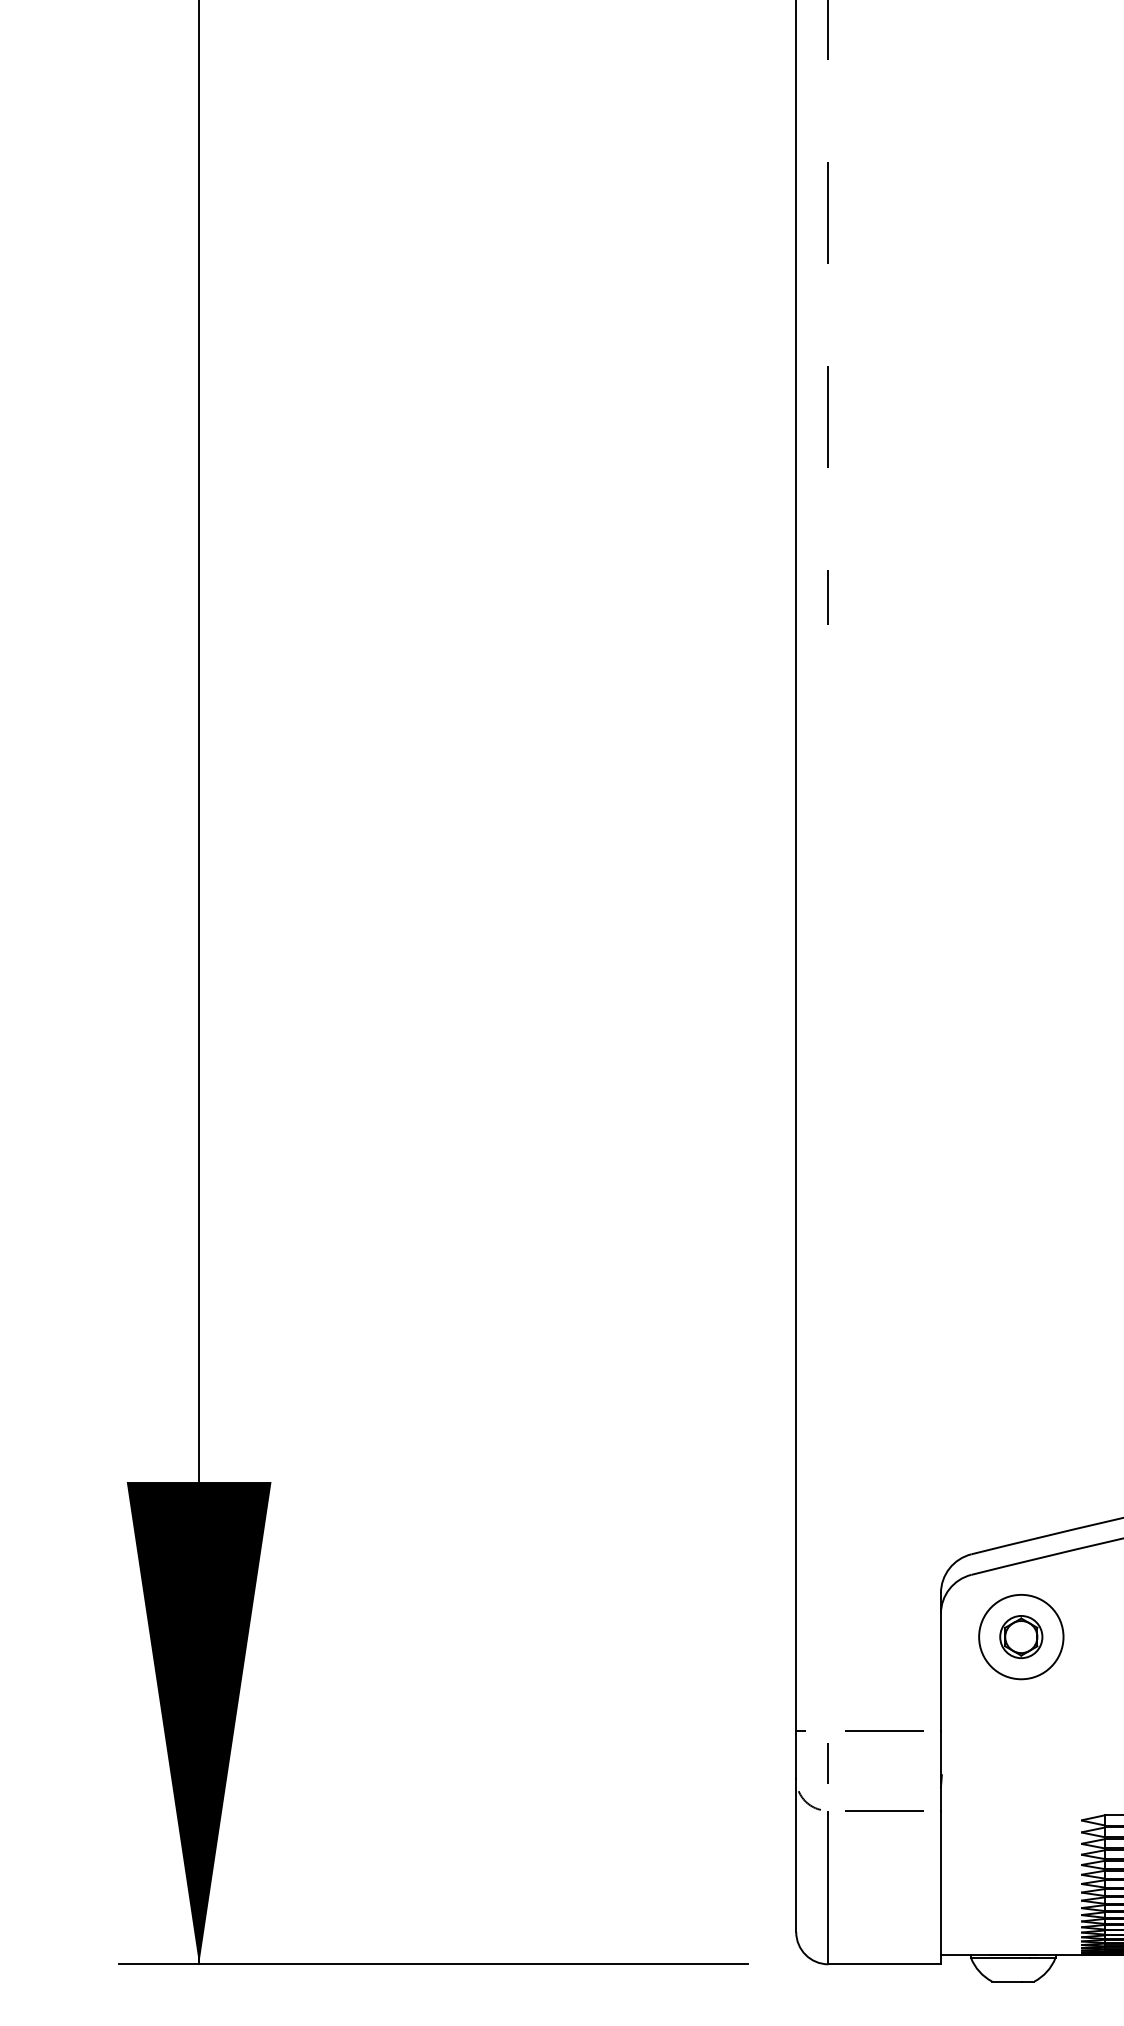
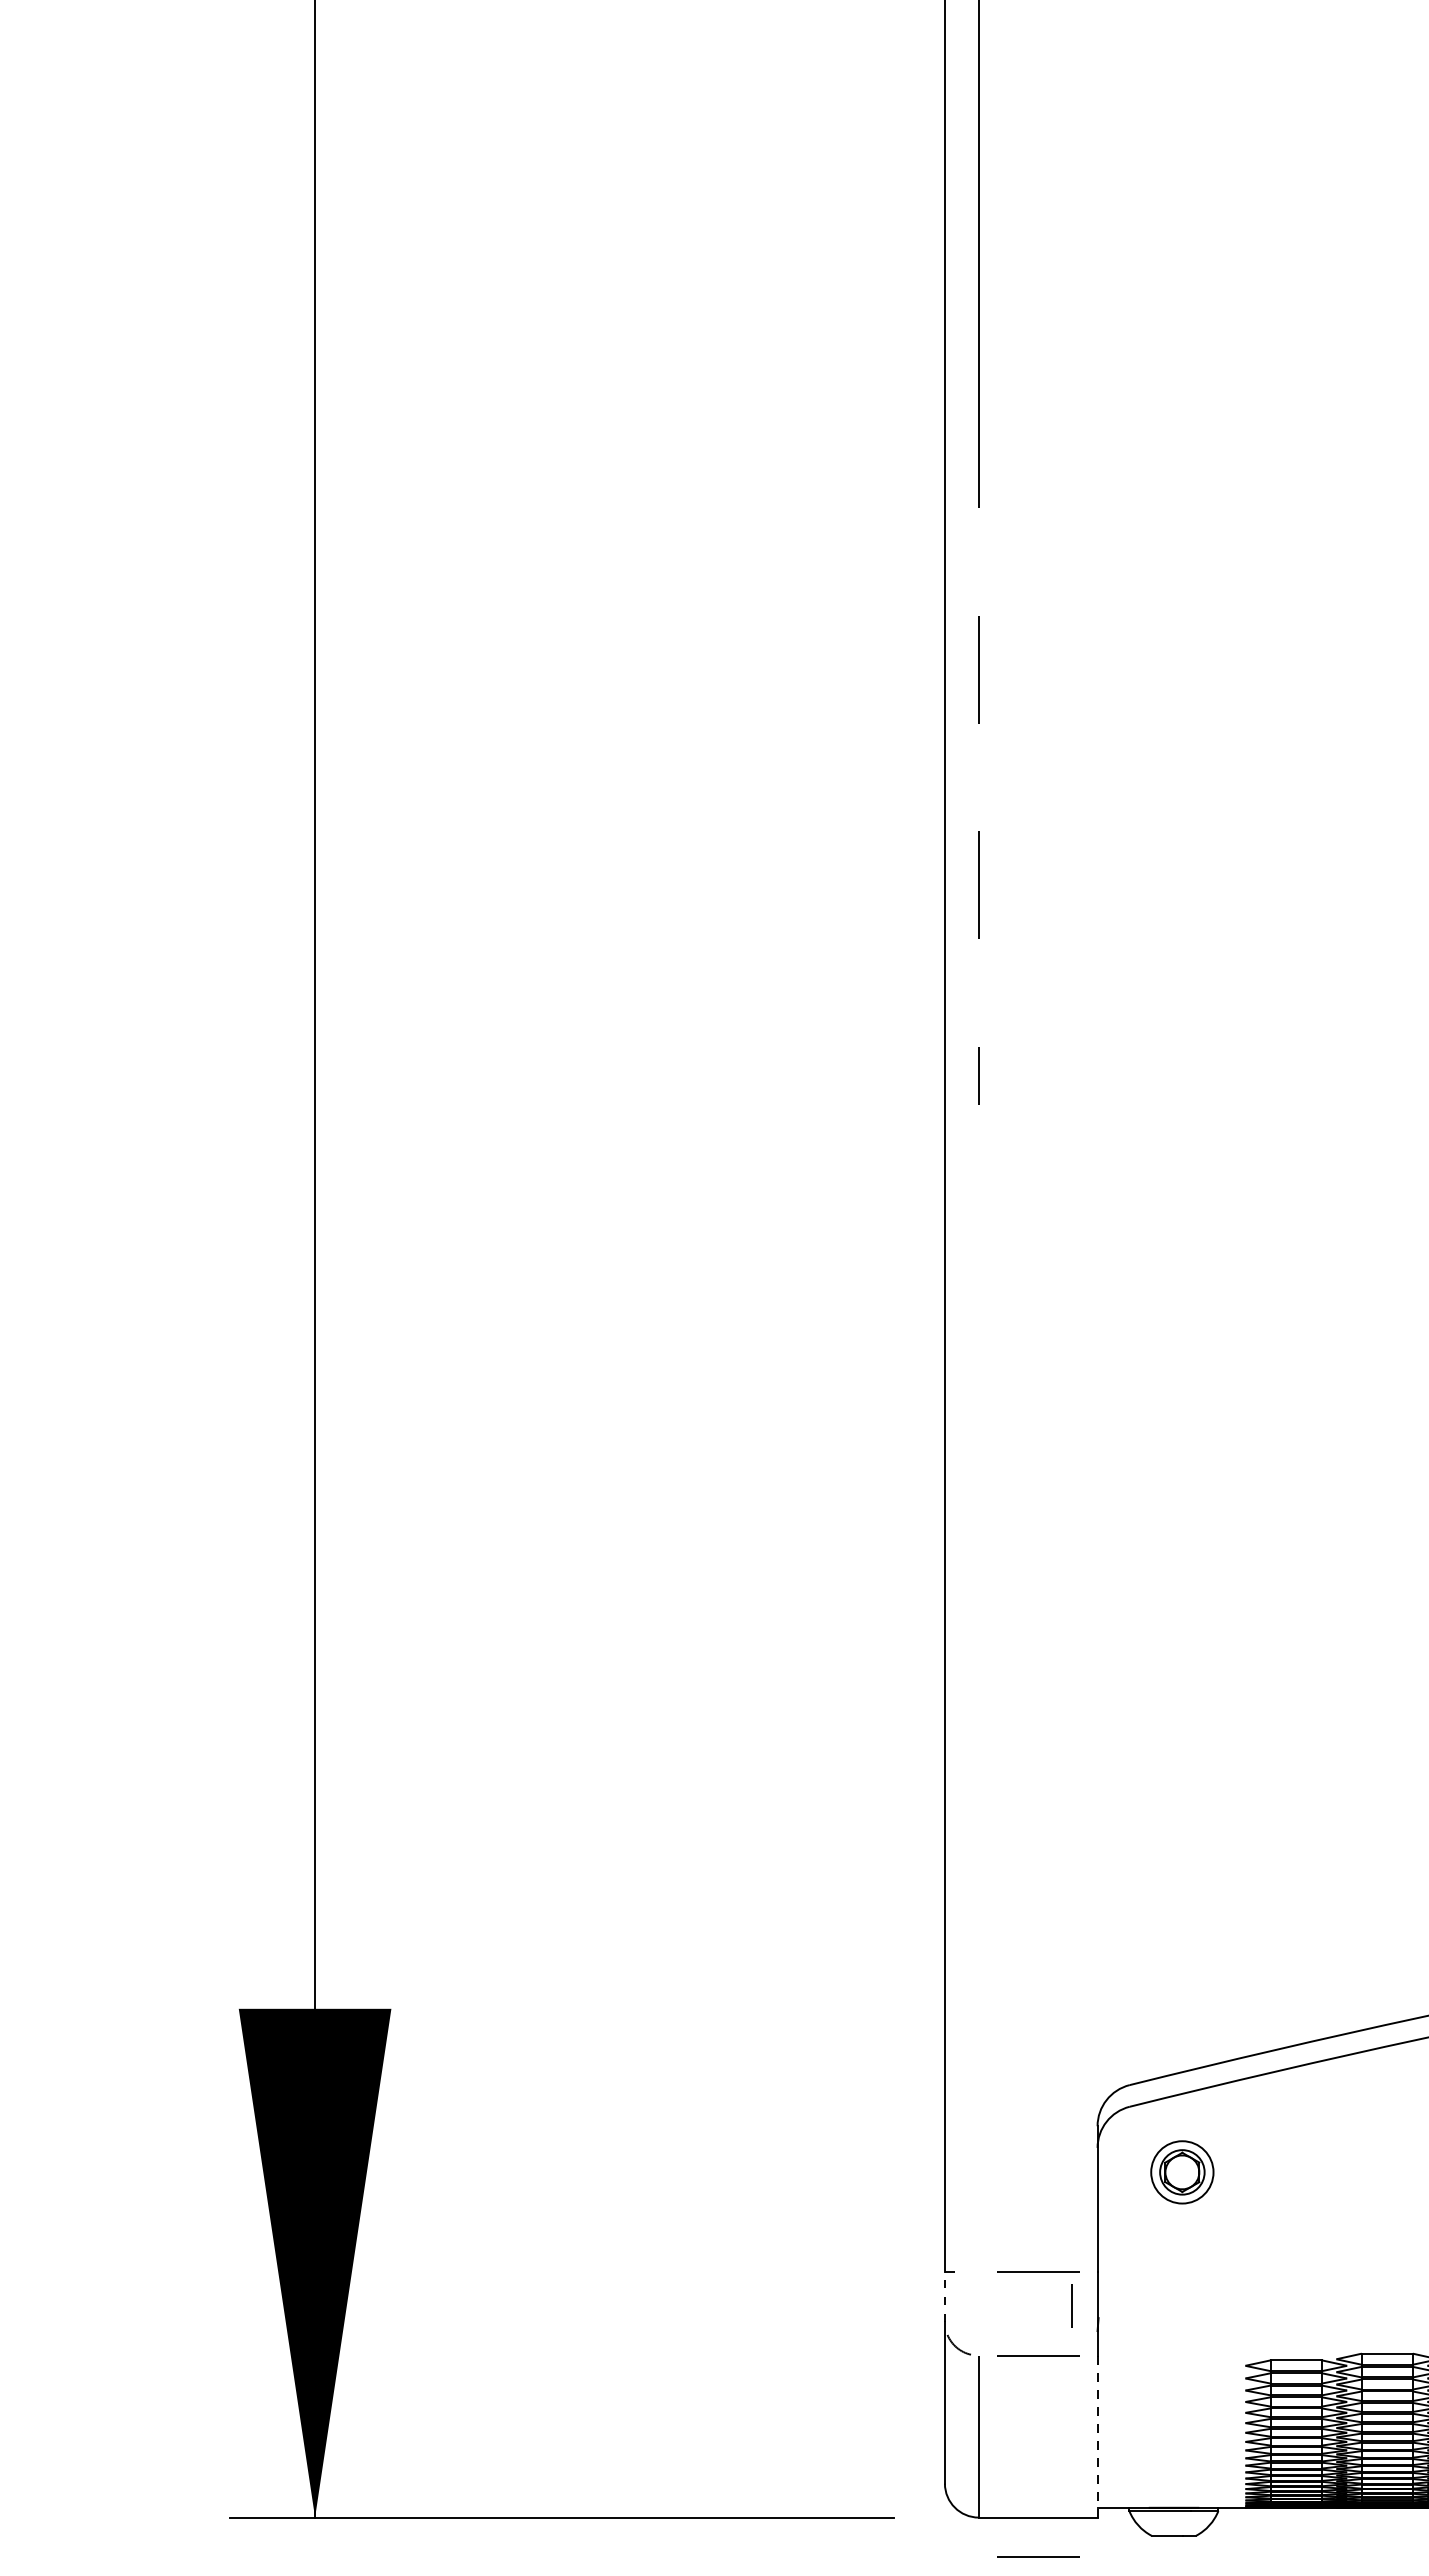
circle: (1020, 1636) -> (1181, 2171), size x0.7
line: (795, 1754) -> (944, 2296), solid -> dashed
line: (828, 1763) -> (1071, 2305), moved
line: (940, 1887) -> (1097, 2436), solid -> dashed
line: (884, 2001) -> (1038, 2556), added

